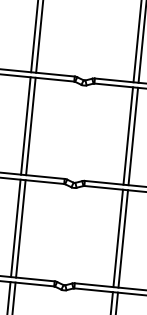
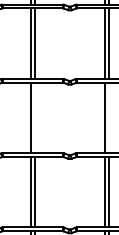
line: (30, 125) -> (34, 117), removed
line: (132, 135) -> (108, 117), removed

